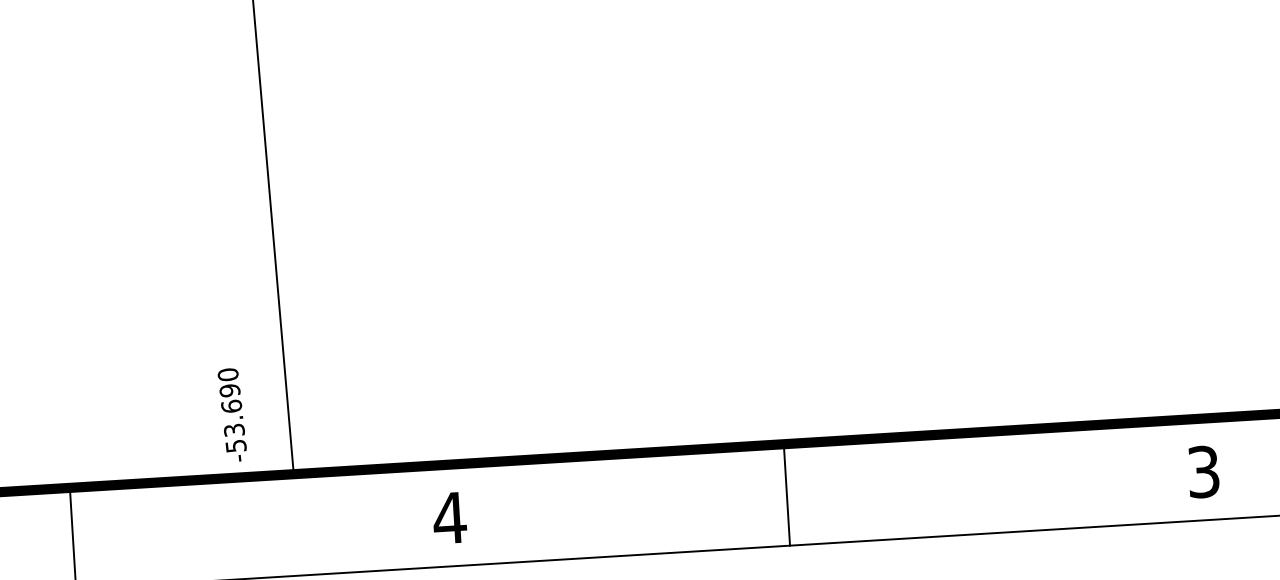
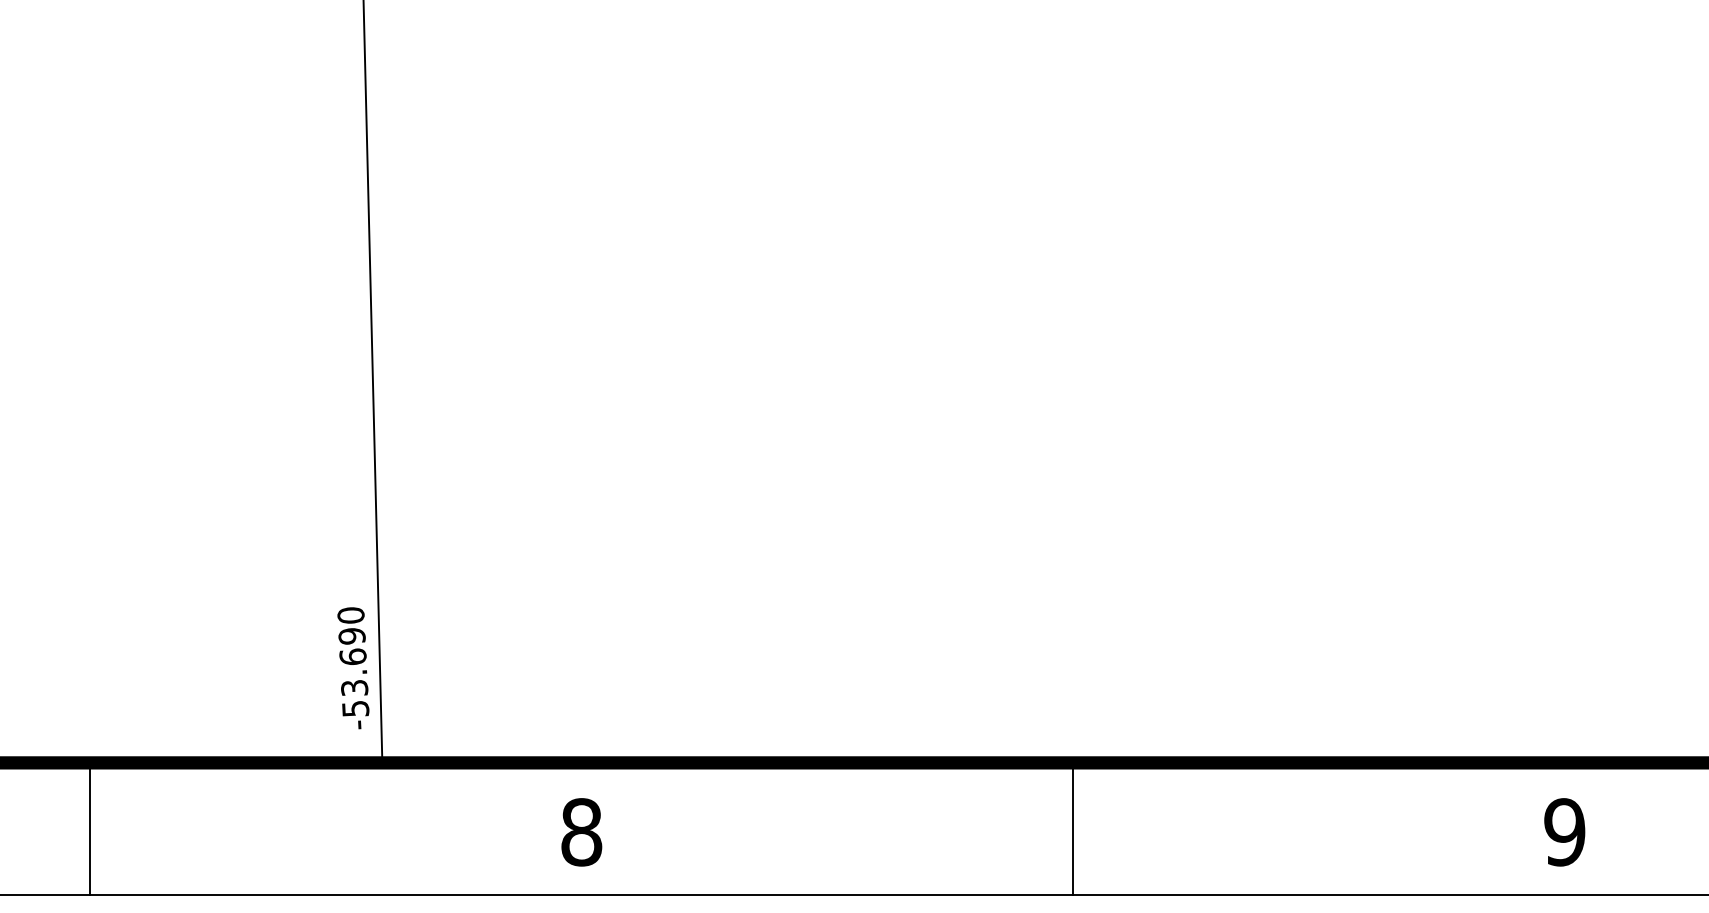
text: (232, 415) -> (353, 668), moved
text: (1203, 472) -> (1564, 832), 3 -> 9
line: (786, 494) -> (1073, 828), moved
text: (449, 518) -> (581, 832), 4 -> 8

